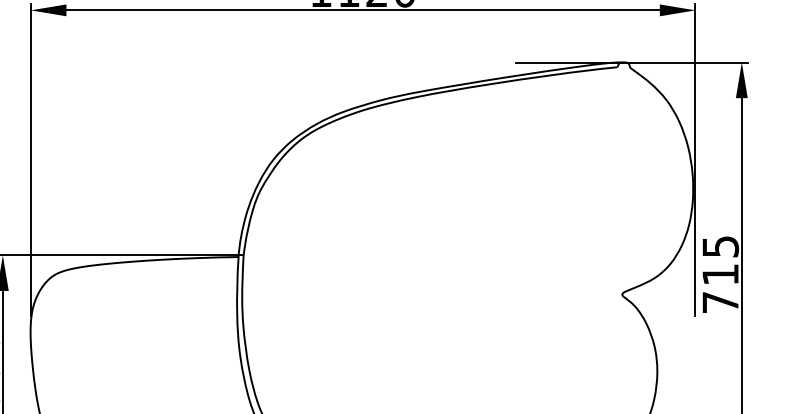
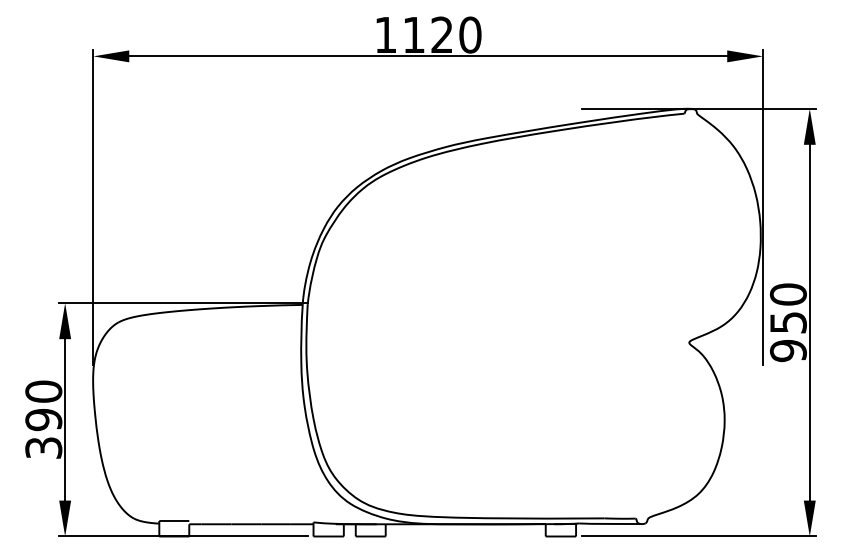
text: (719, 274) -> (787, 322), 715 -> 950

